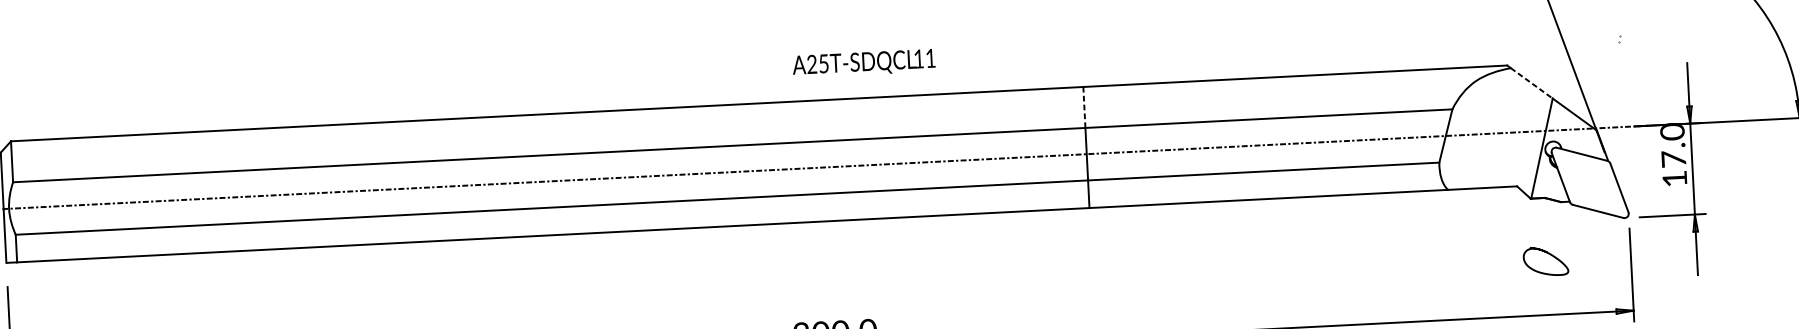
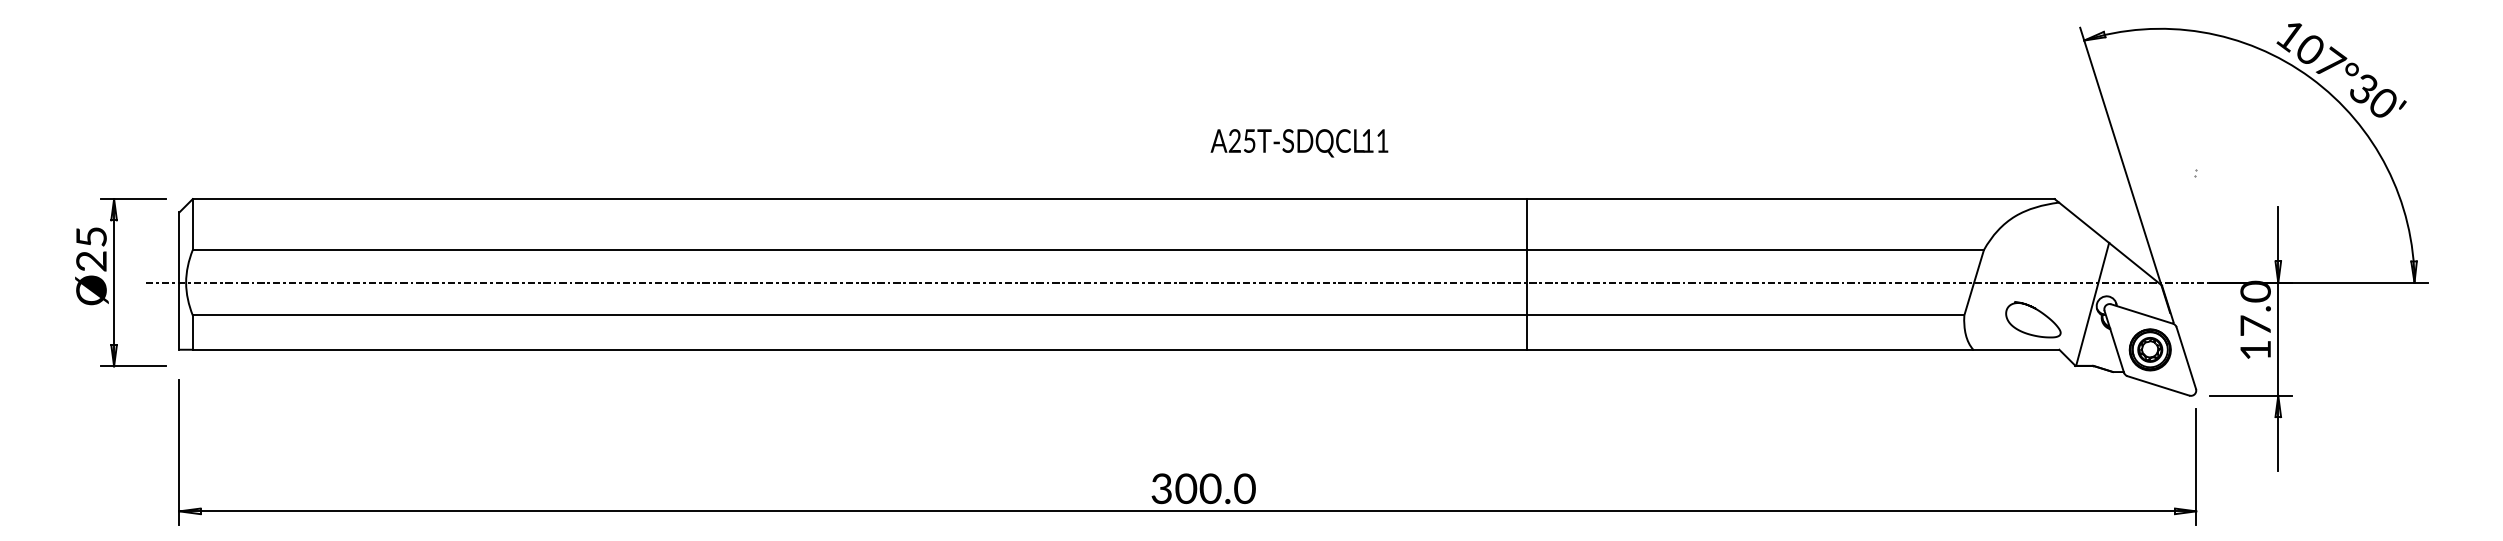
text: (864, 63) -> (1299, 143), moved
line: (1532, 83) -> (2084, 223), dashed -> solid
line: (1084, 107) -> (1527, 224), dashed -> solid
part: (1589, 182) -> (2149, 349), added
curve: (1550, 255) -> (2039, 312), moved

